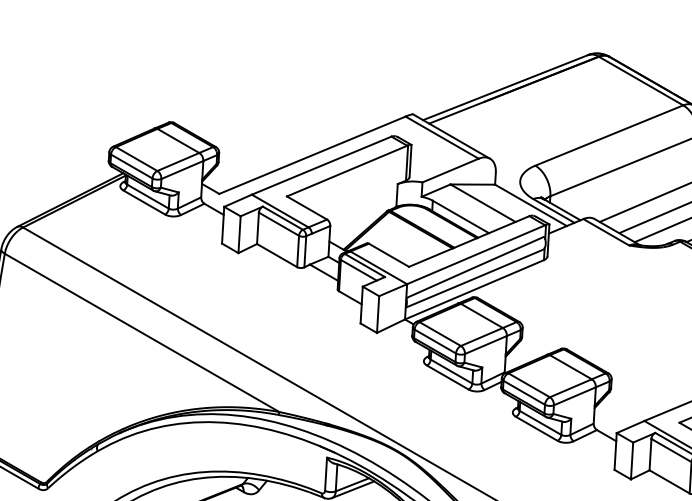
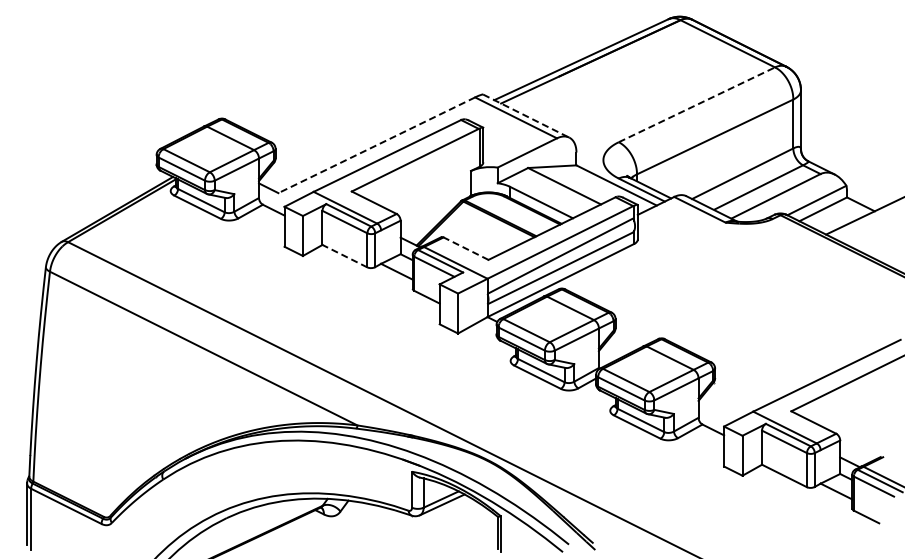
line: (608, 135) -> (696, 104), solid -> dashed
line: (451, 136) -> (526, 116), solid -> dashed
line: (312, 155) -> (376, 145), solid -> dashed
line: (276, 254) -> (344, 255), solid -> dashed
line: (388, 255) -> (465, 248), solid -> dashed

